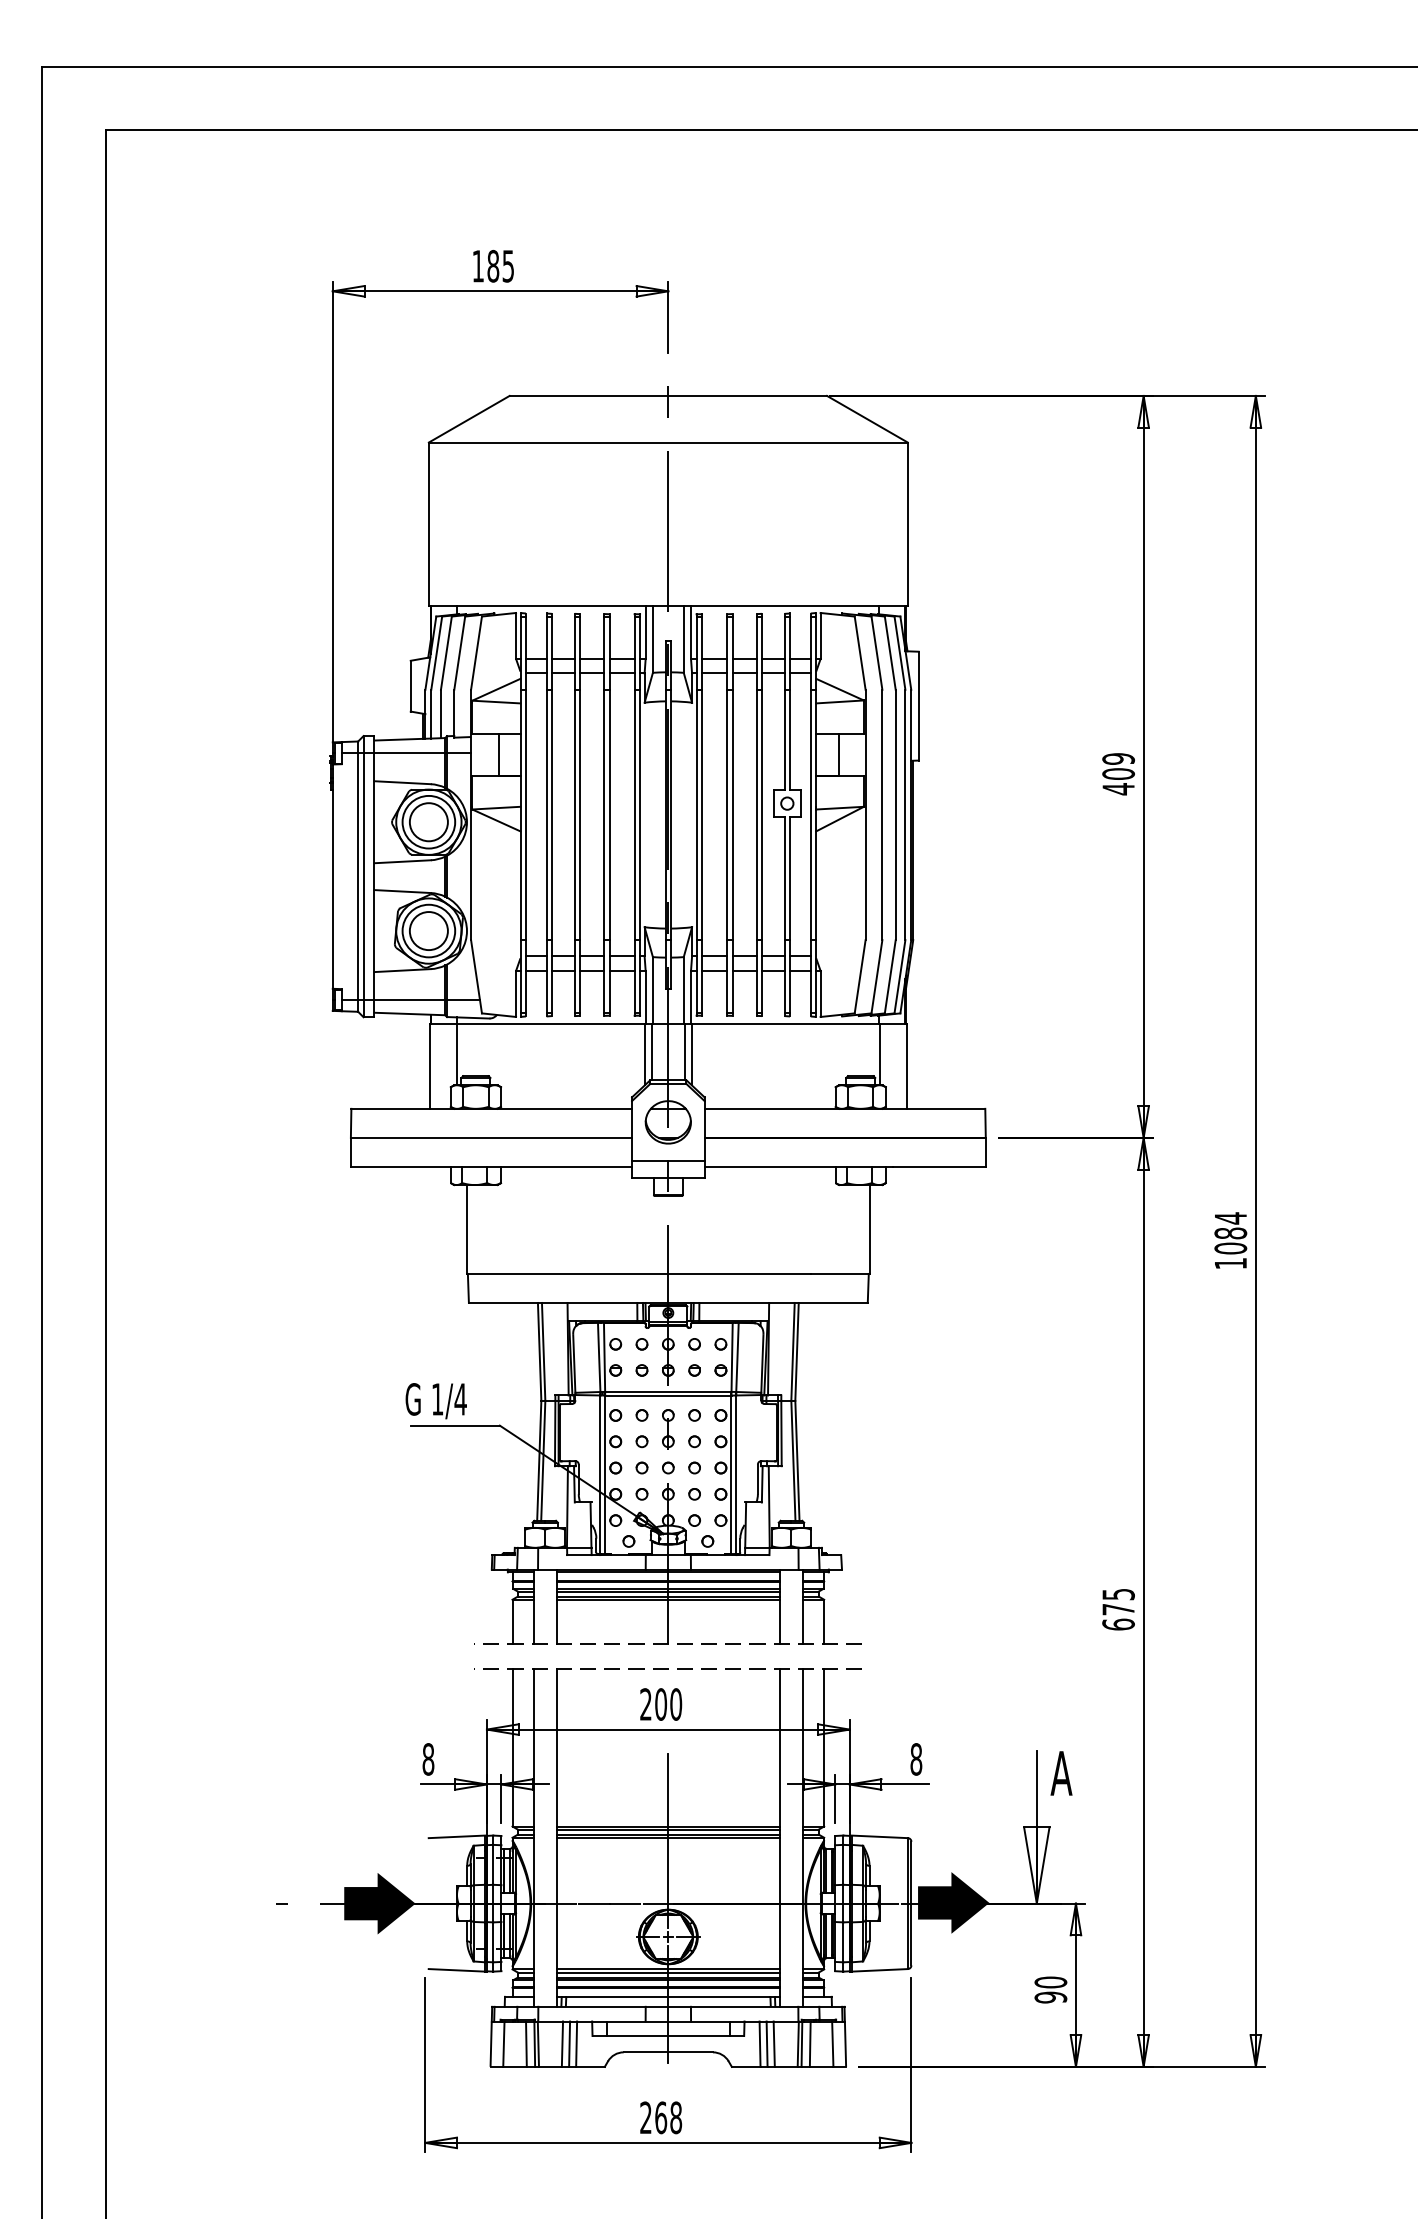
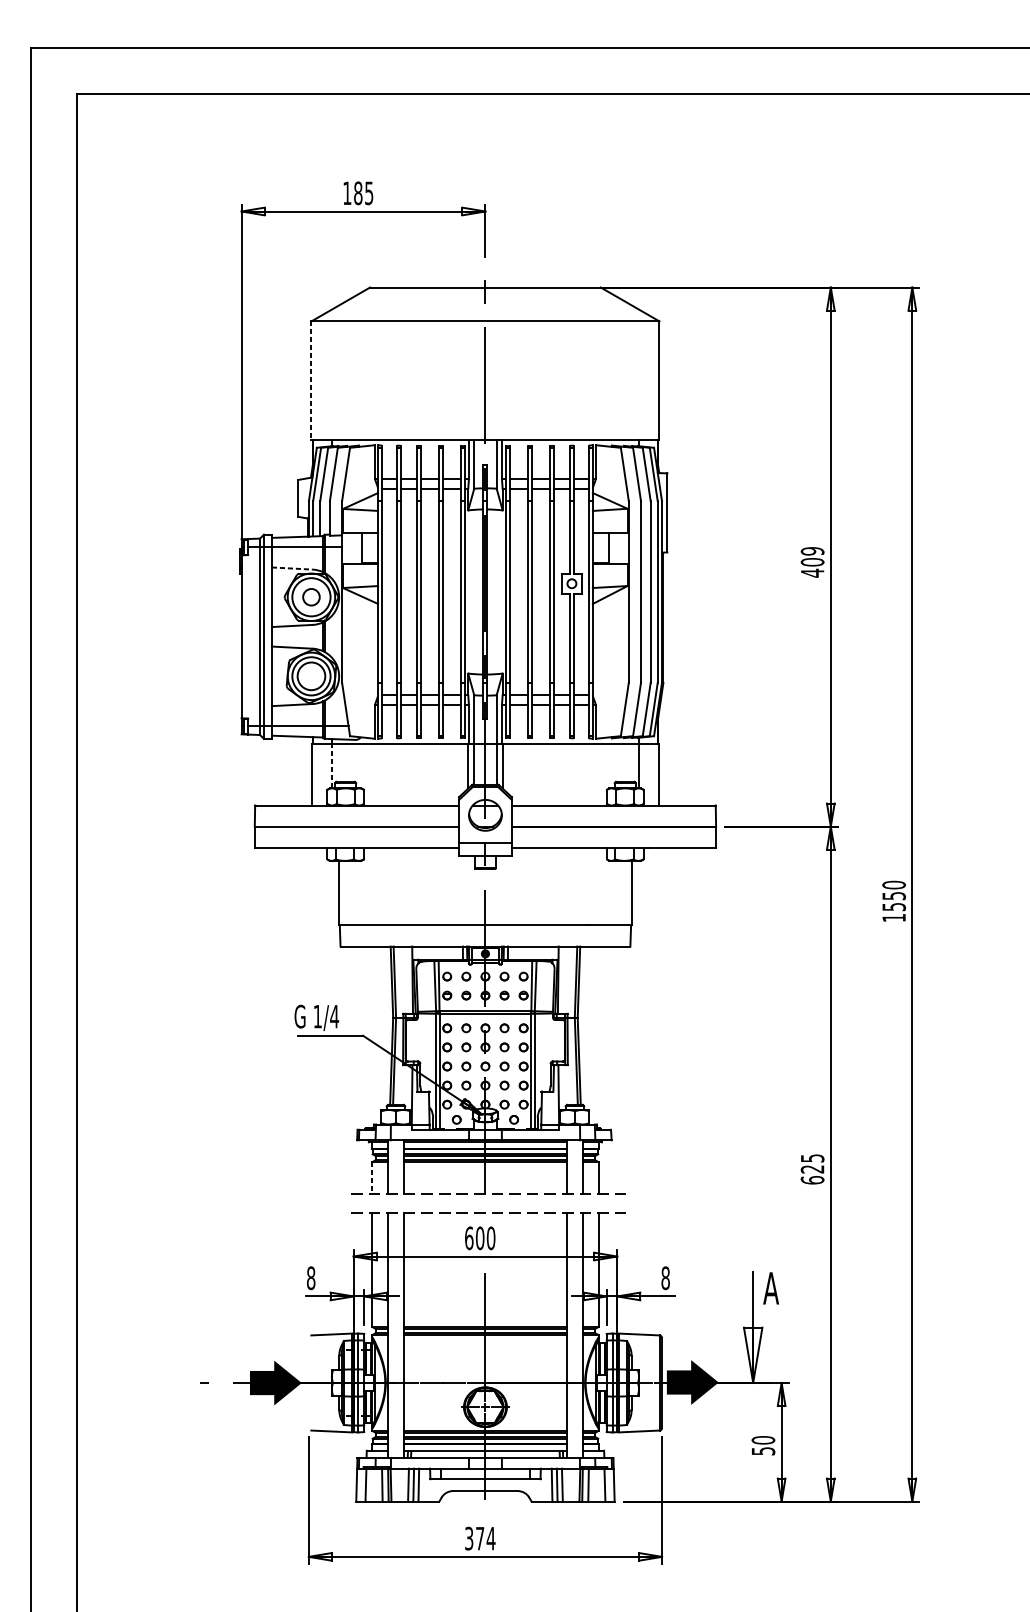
line: (428, 524) -> (311, 380), solid -> dashed
line: (403, 782) -> (293, 568), solid -> dashed
circle: (428, 822) -> (311, 597), size x0.6
line: (456, 1054) -> (331, 766), solid -> dashed
text: (1230, 1233) -> (893, 896), 1084 -> 1550
text: (1118, 1609) -> (812, 1169), 675 -> 625
line: (512, 1622) -> (372, 1178), solid -> dashed
text: (646, 1704) -> (469, 1238), 200 -> 600
text: (1050, 1997) -> (763, 1451), 90 -> 50
text: (661, 2117) -> (480, 1538), 268 -> 374

